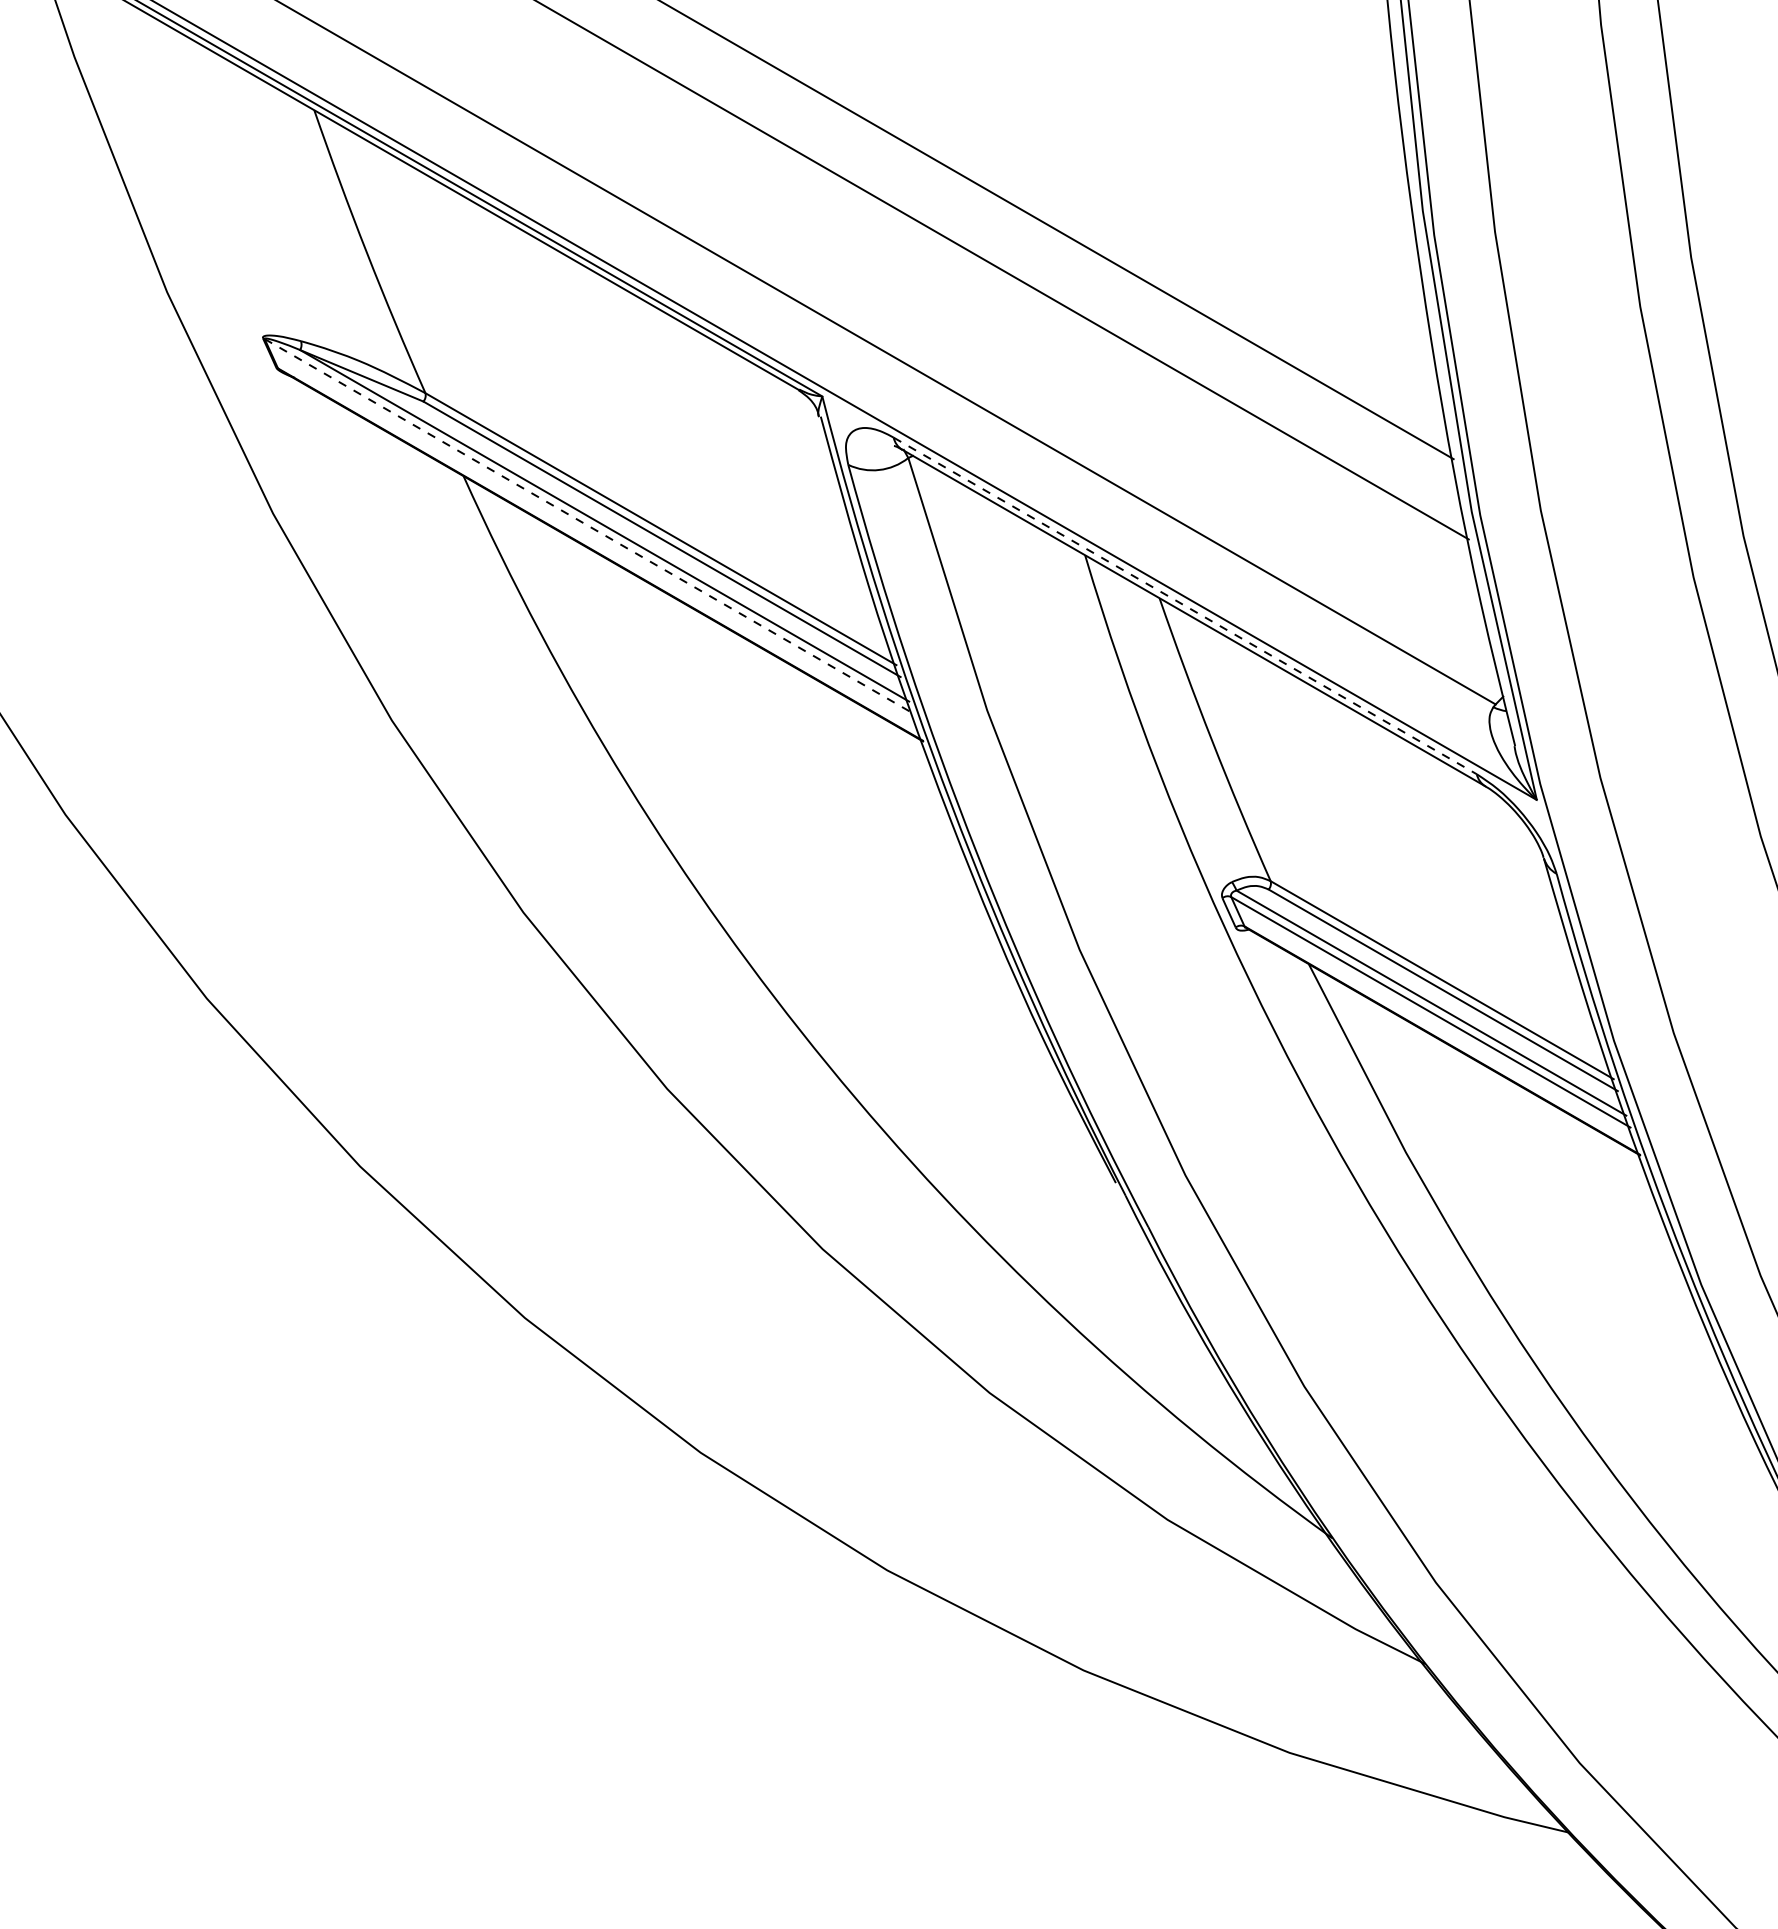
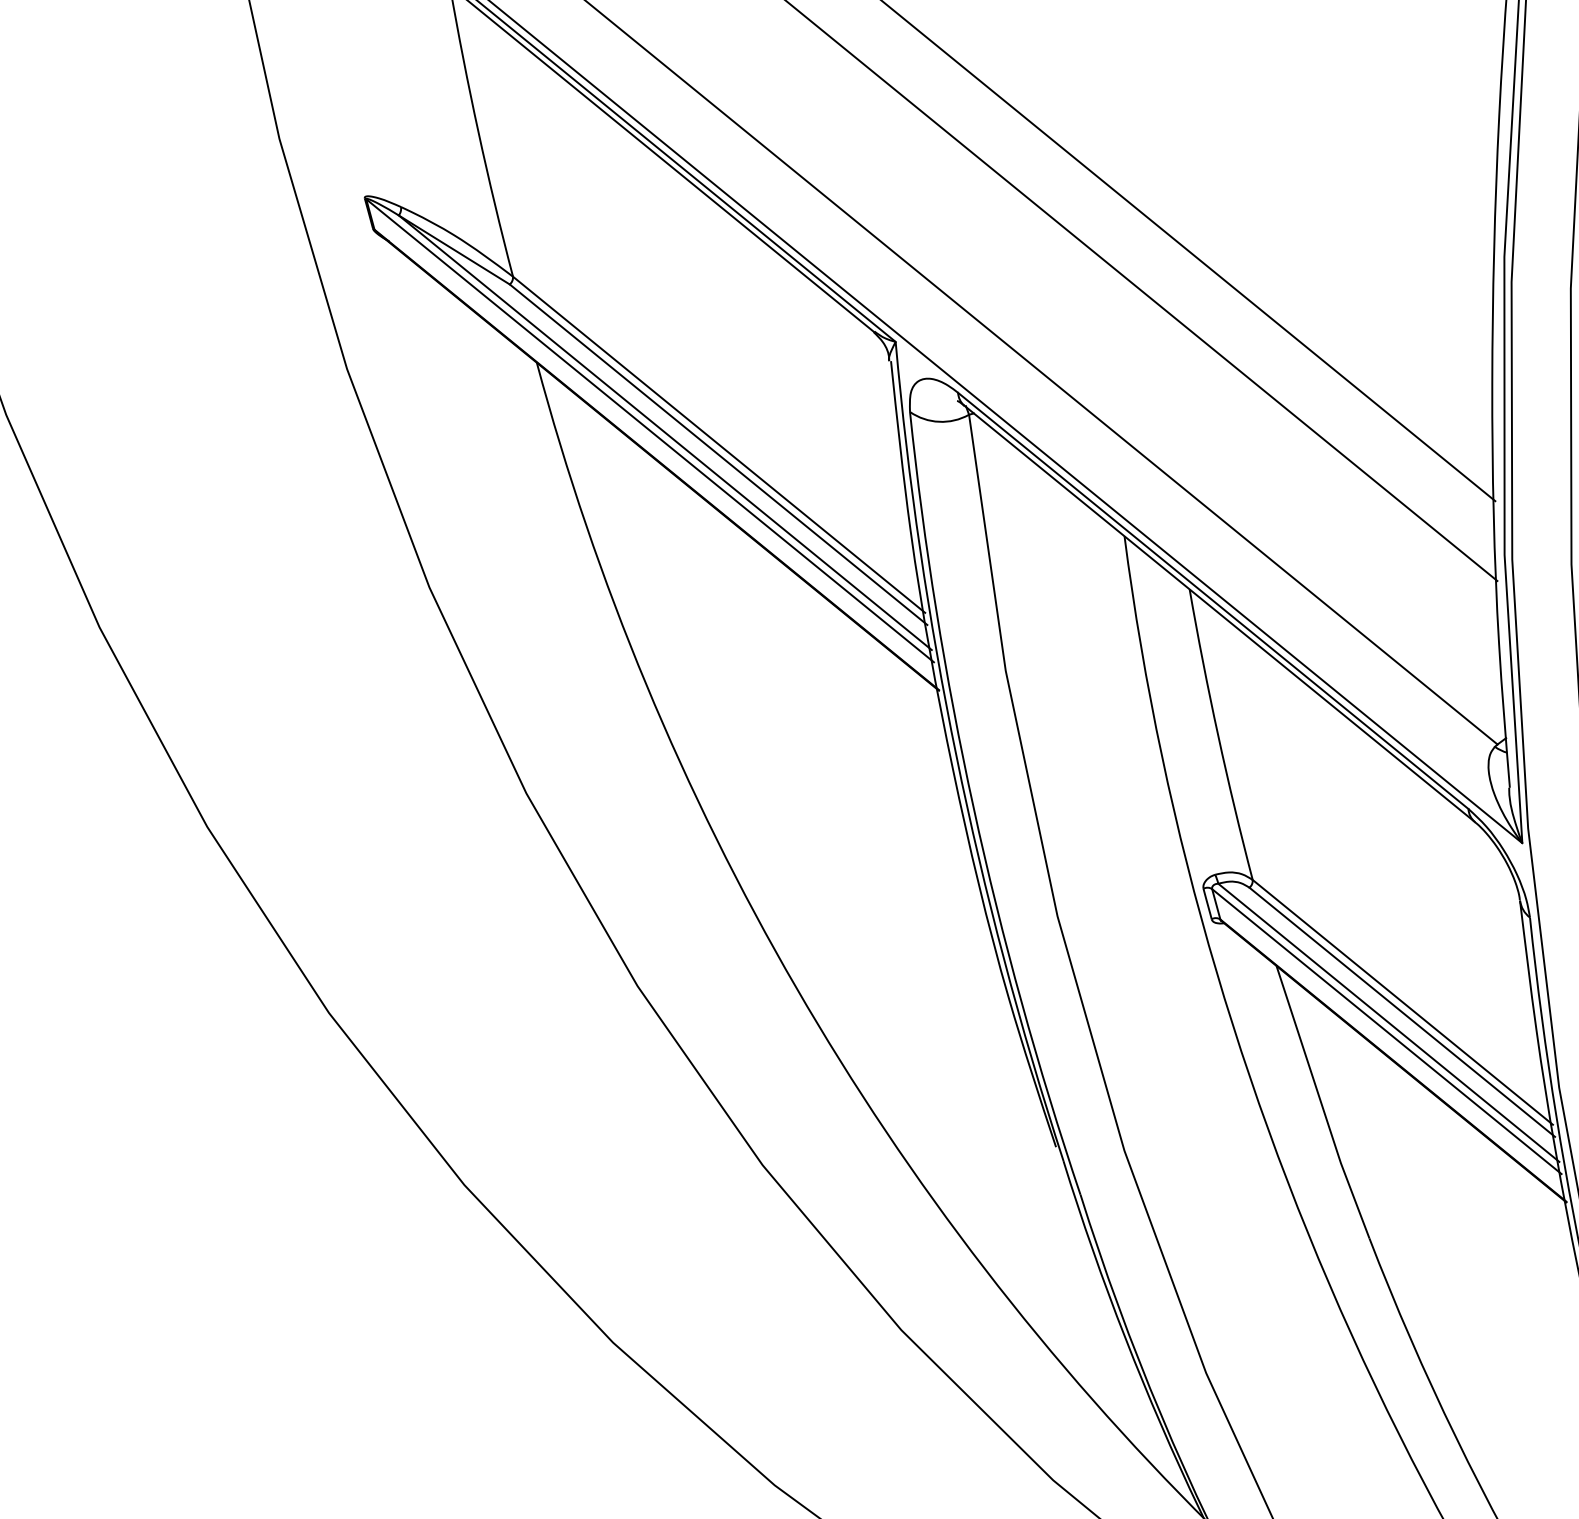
line: (589, 526) -> (650, 431), dashed -> solid
line: (1185, 606) -> (1213, 601), dashed -> solid

